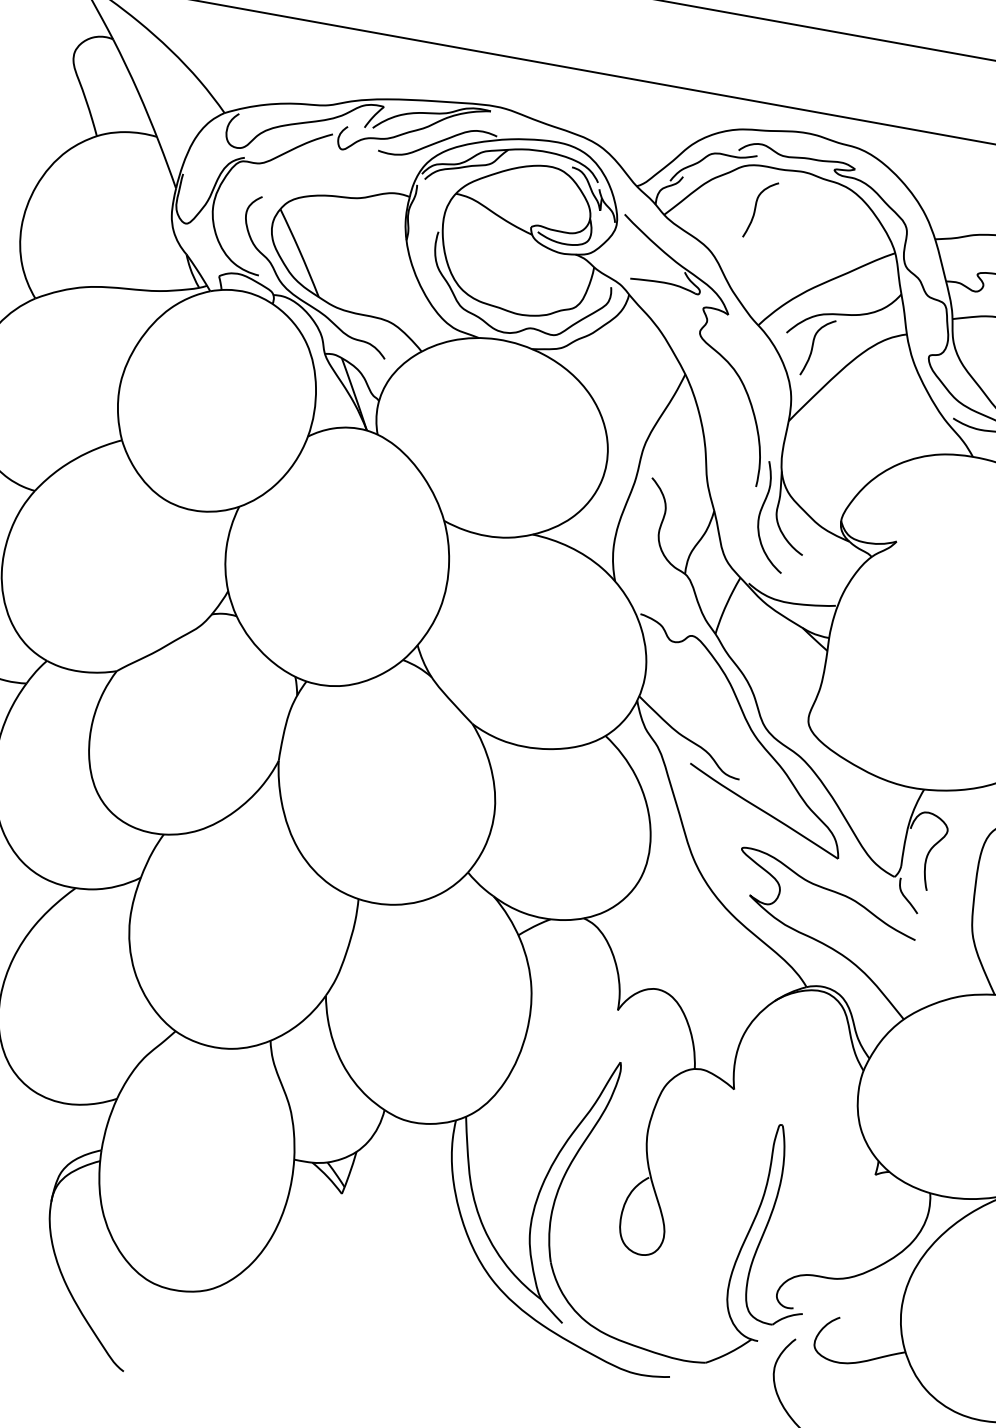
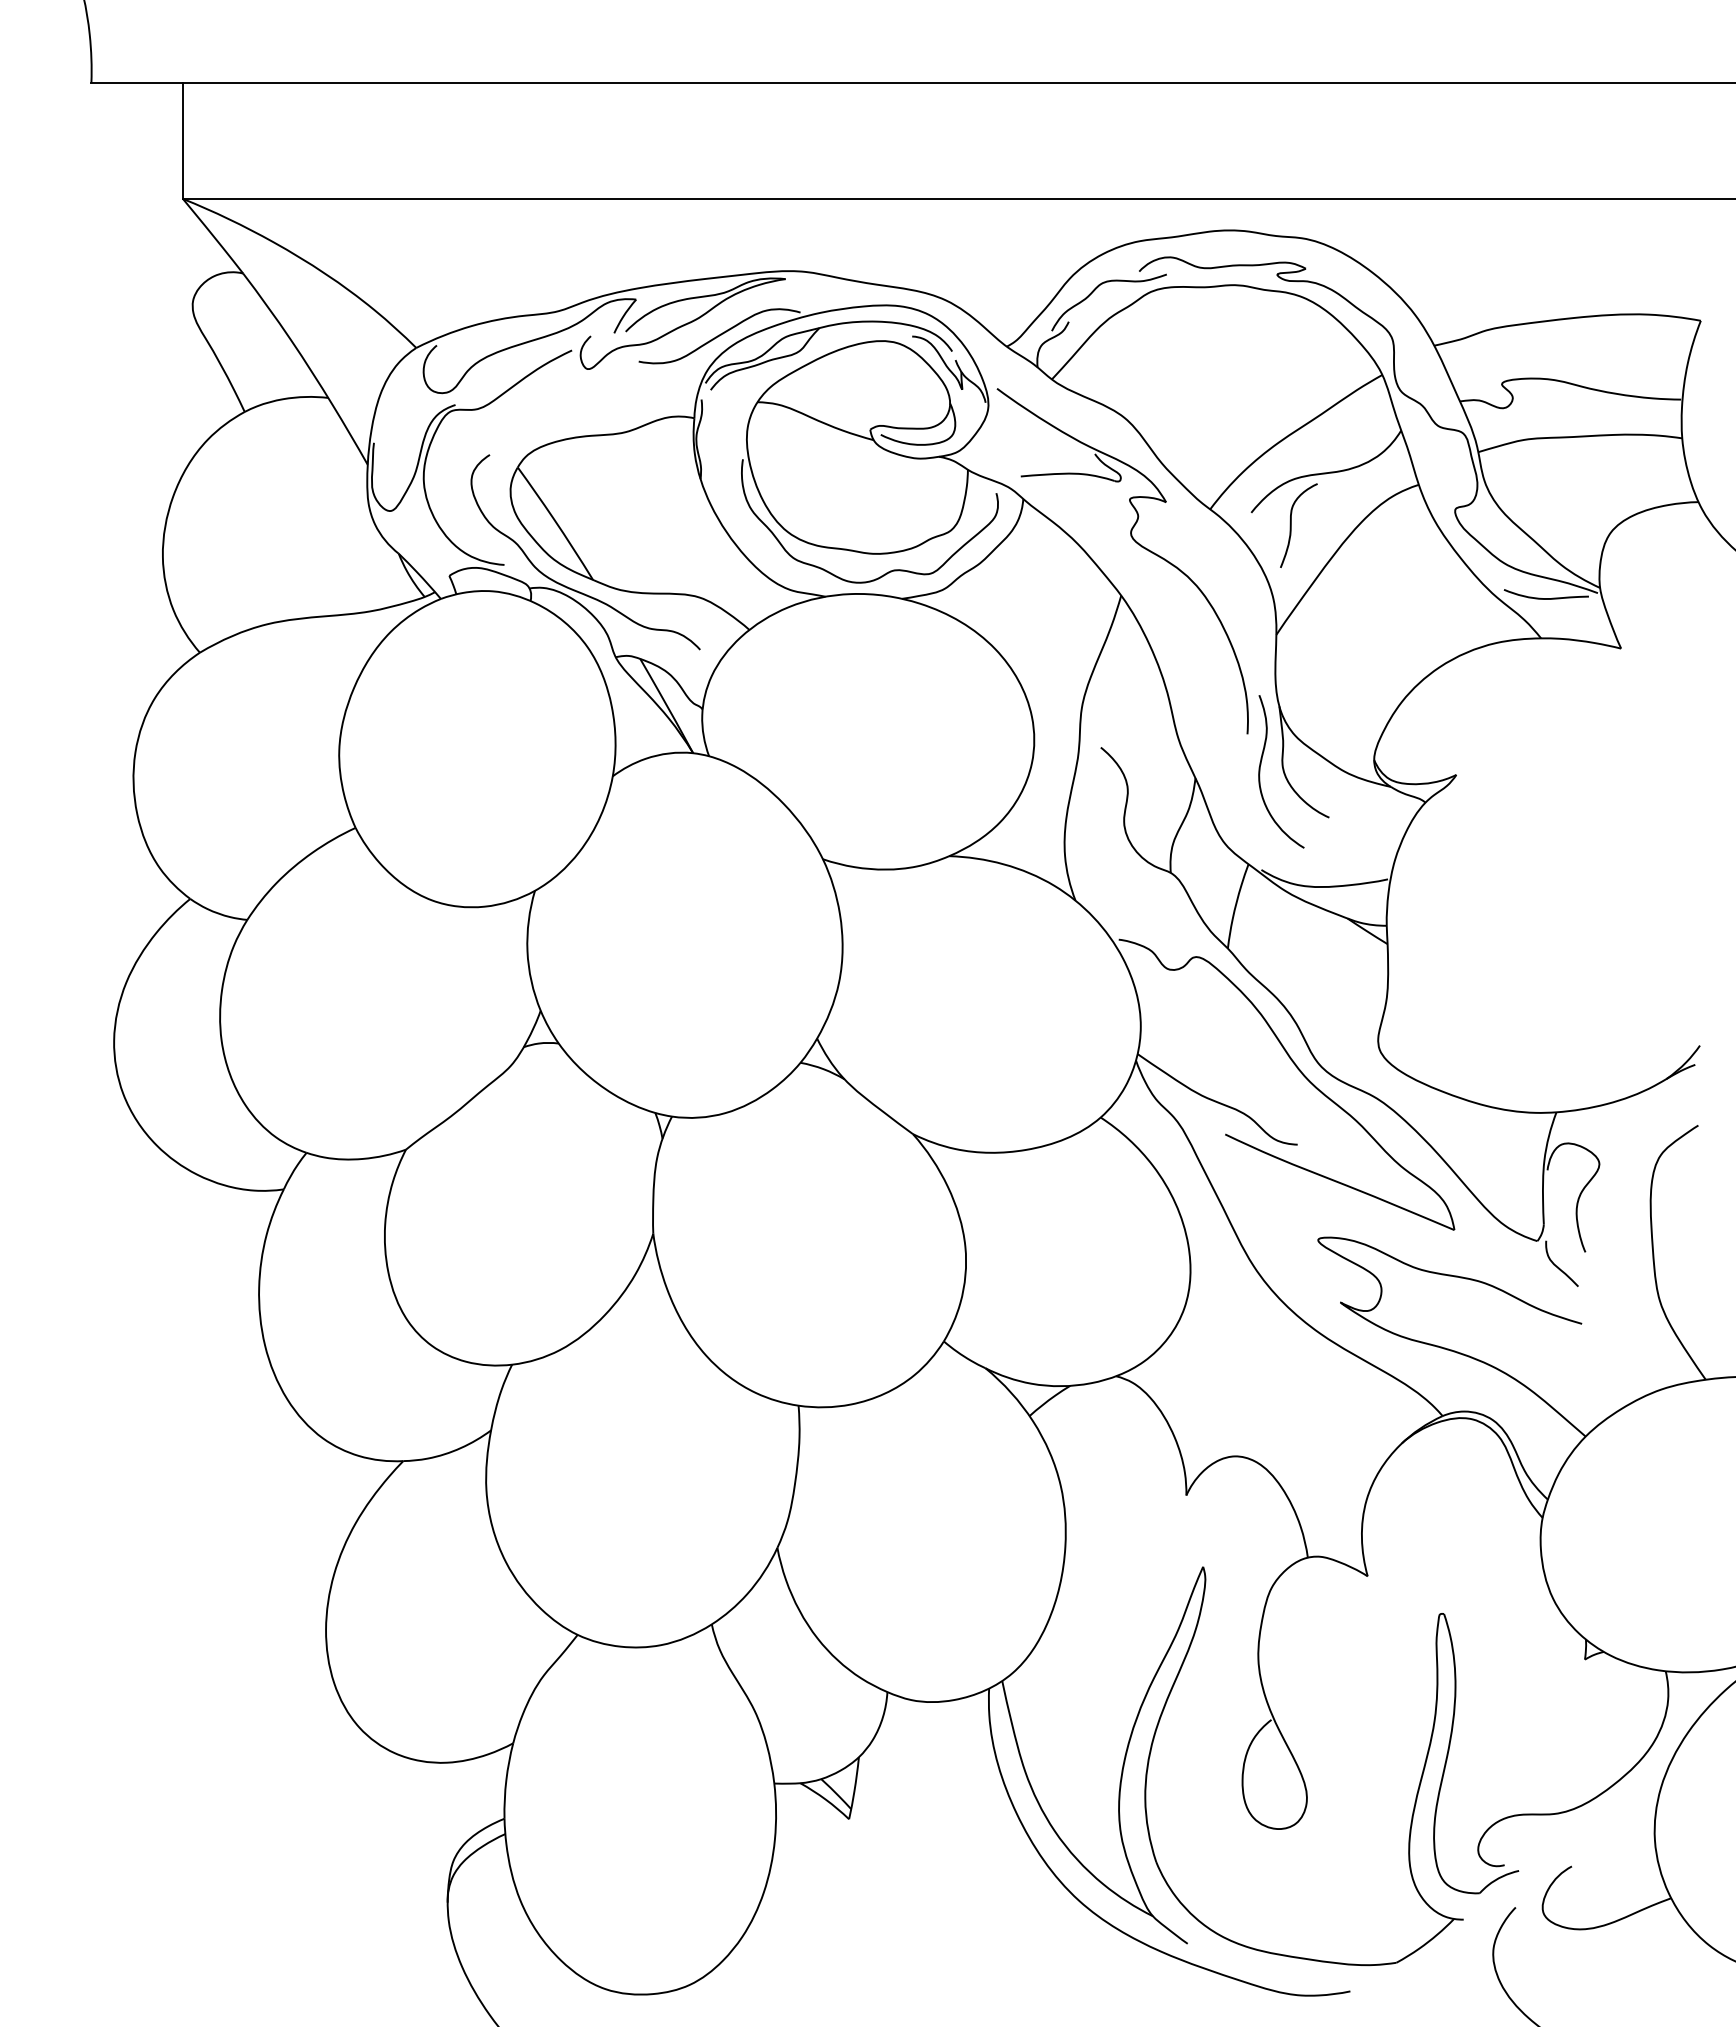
curve: (755, 209) -> (1177, 348), removed

